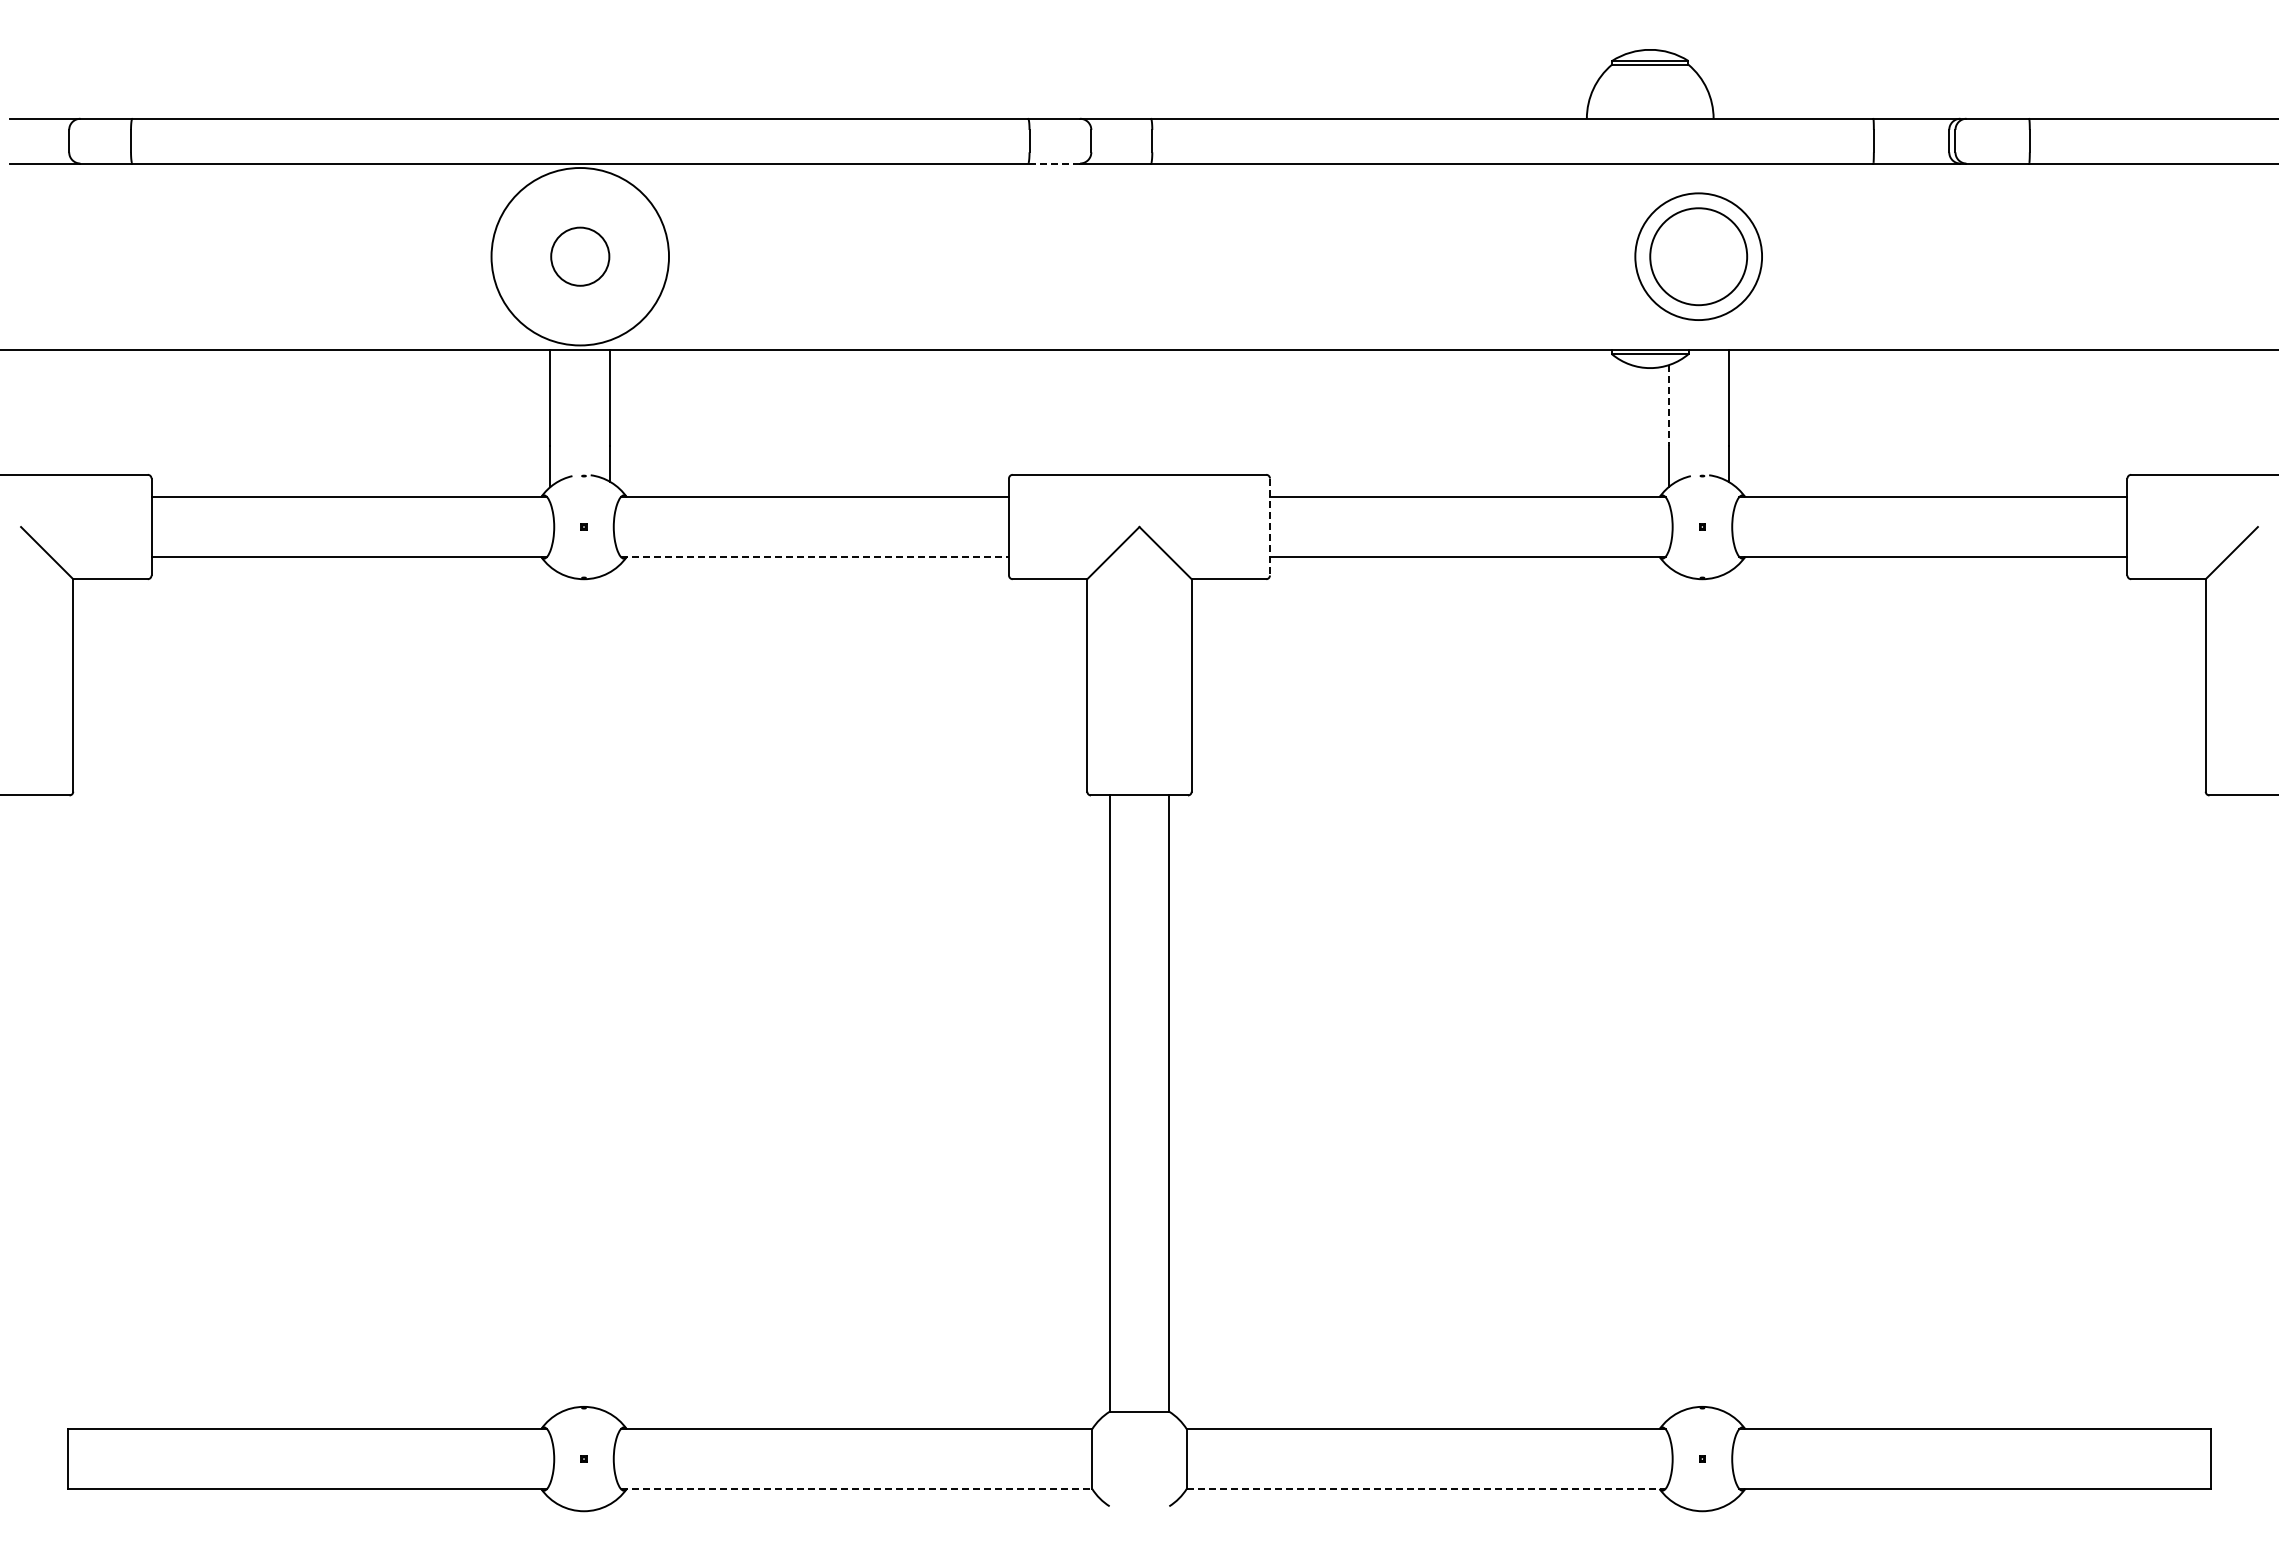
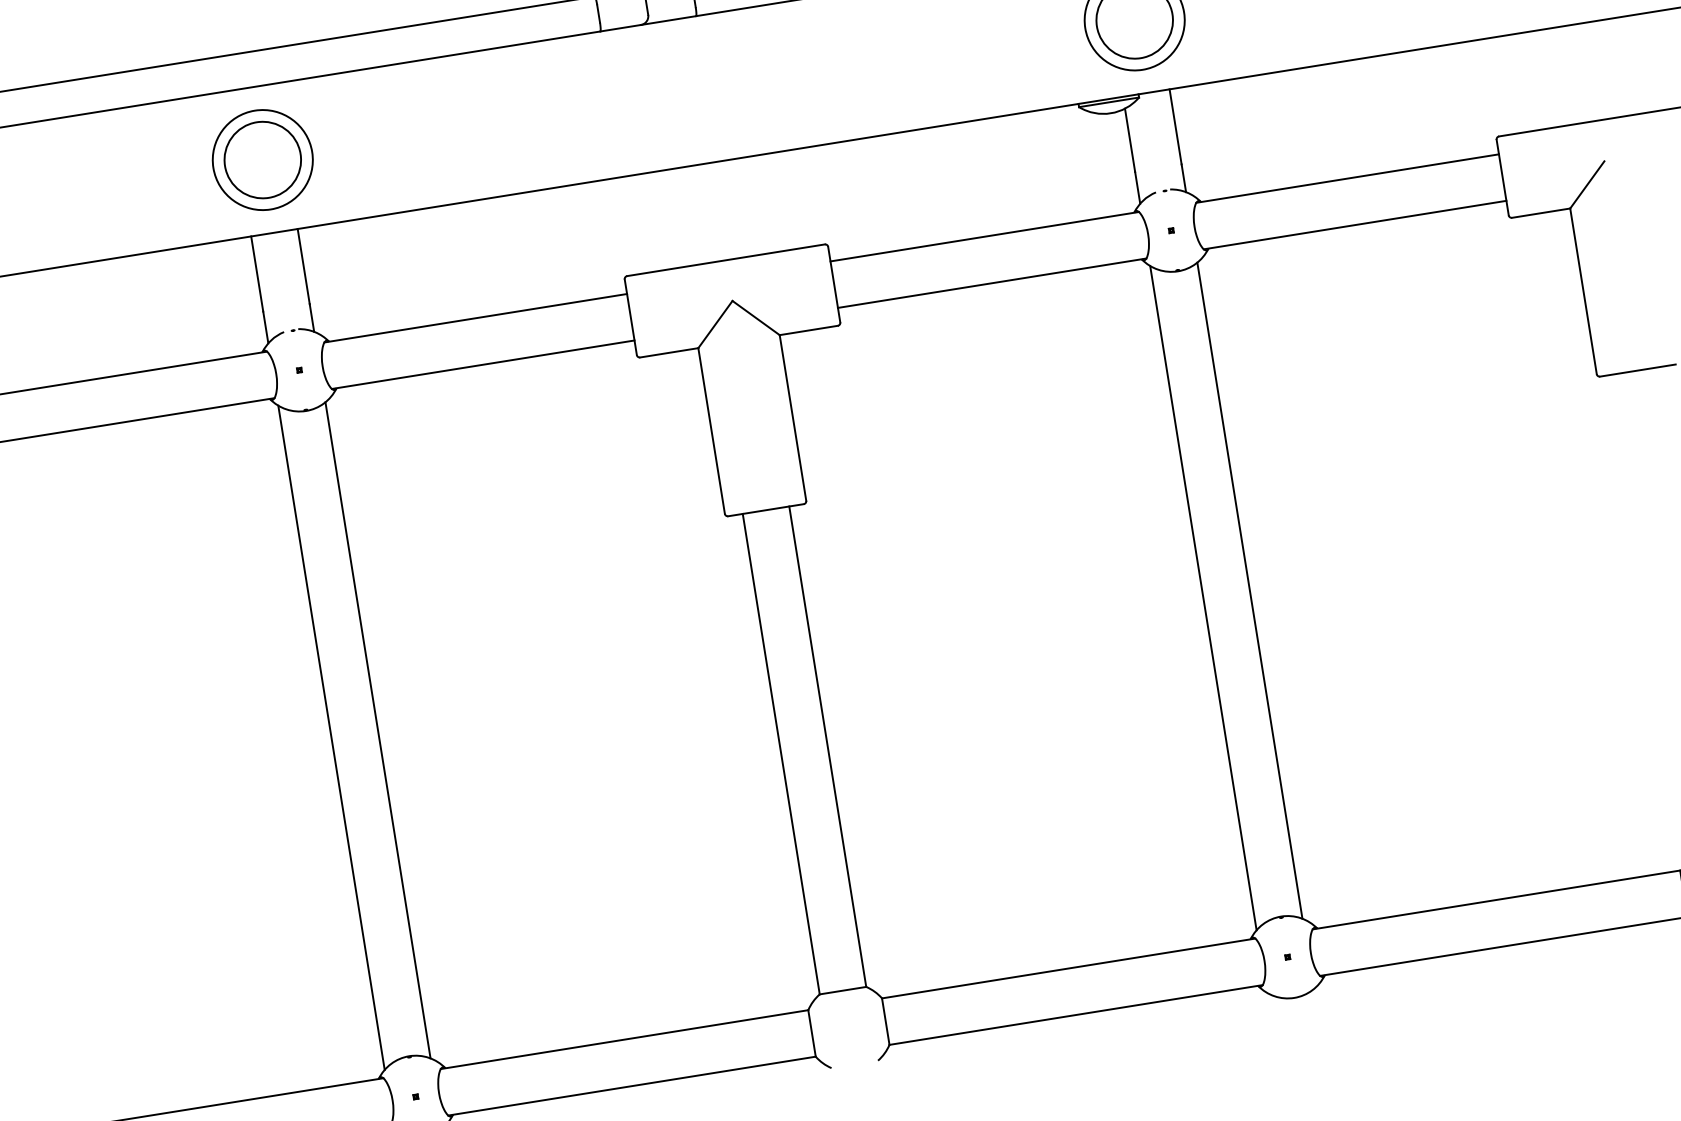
line: (1053, 163) -> (620, 28), dashed -> solid
circle: (579, 256) -> (262, 159), size x0.71
circle: (579, 256) -> (262, 159), size x1.67
line: (1668, 405) -> (1129, 140), dashed -> solid
line: (1269, 527) -> (833, 285), dashed -> solid
line: (815, 556) -> (483, 364), dashed -> solid
line: (610, 992) -> (378, 729), added
line: (1728, 992) -> (1249, 590), added
line: (550, 993) -> (331, 738), added
line: (1668, 993) -> (1203, 598), added
line: (856, 1488) -> (631, 1085), dashed -> solid
line: (1426, 1488) -> (1076, 1014), dashed -> solid

